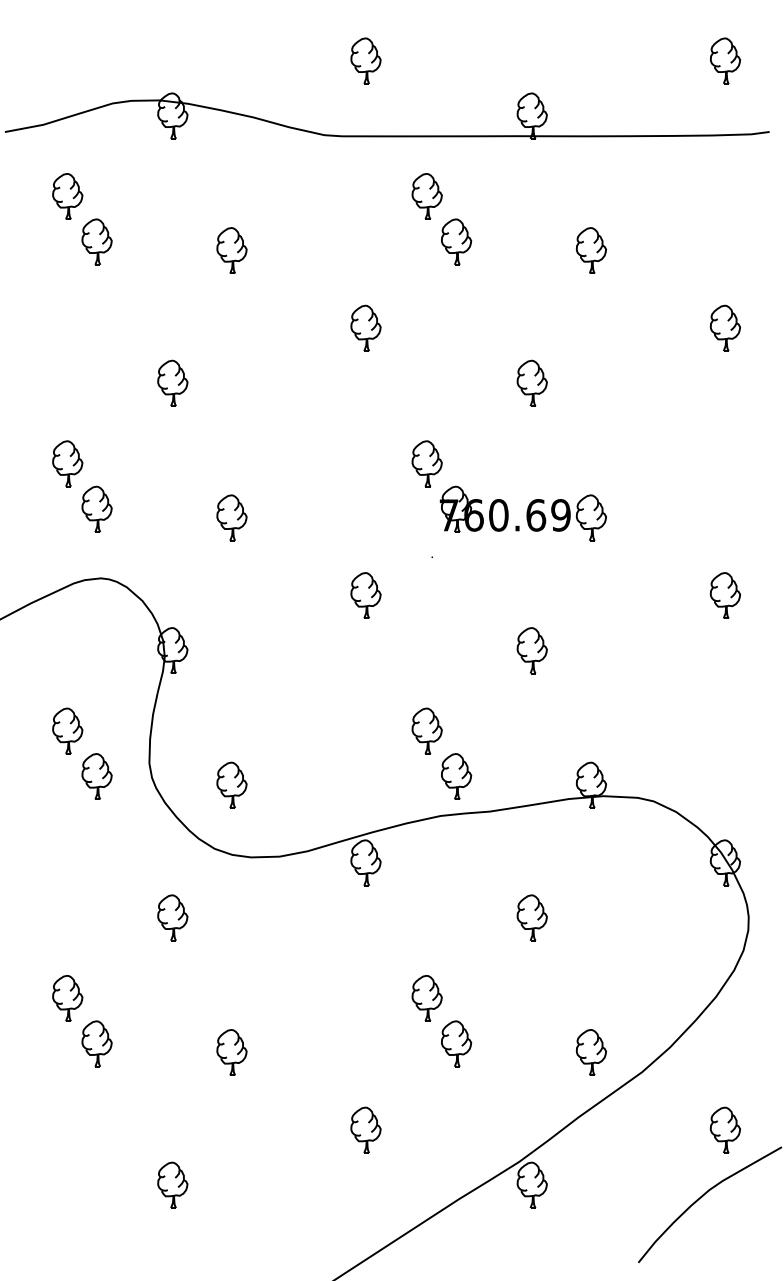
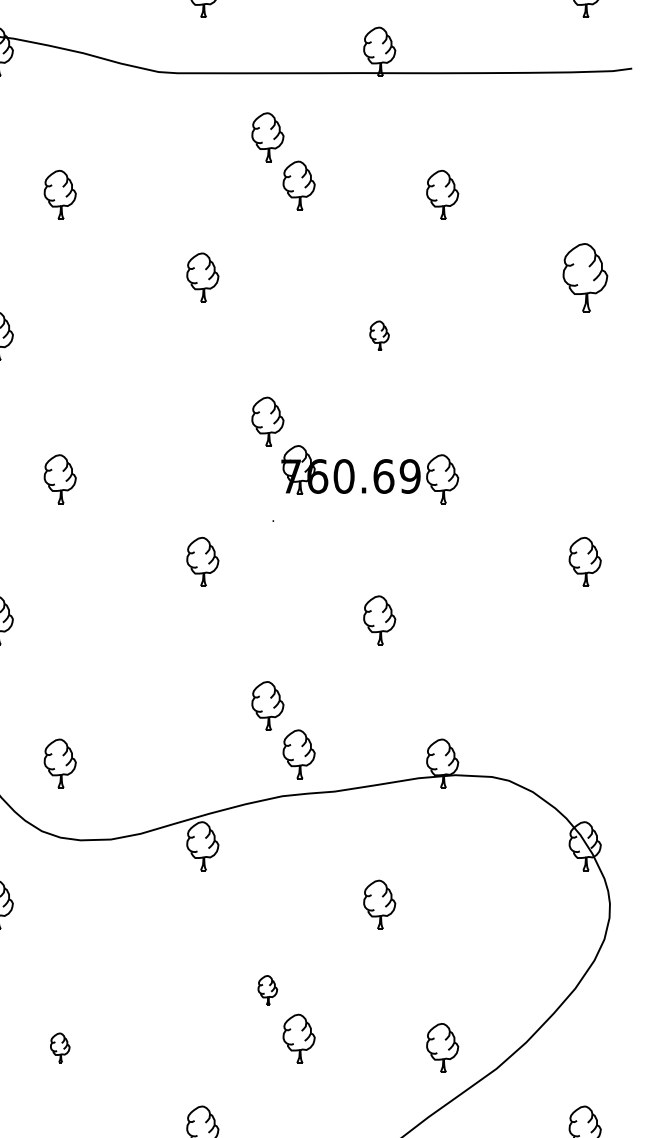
part: (724, 327) -> (584, 276), size x1.4
part: (531, 382) -> (378, 335), size x0.6
part: (426, 998) -> (267, 990), size x0.6
part: (231, 1052) -> (59, 1047), size x0.6

